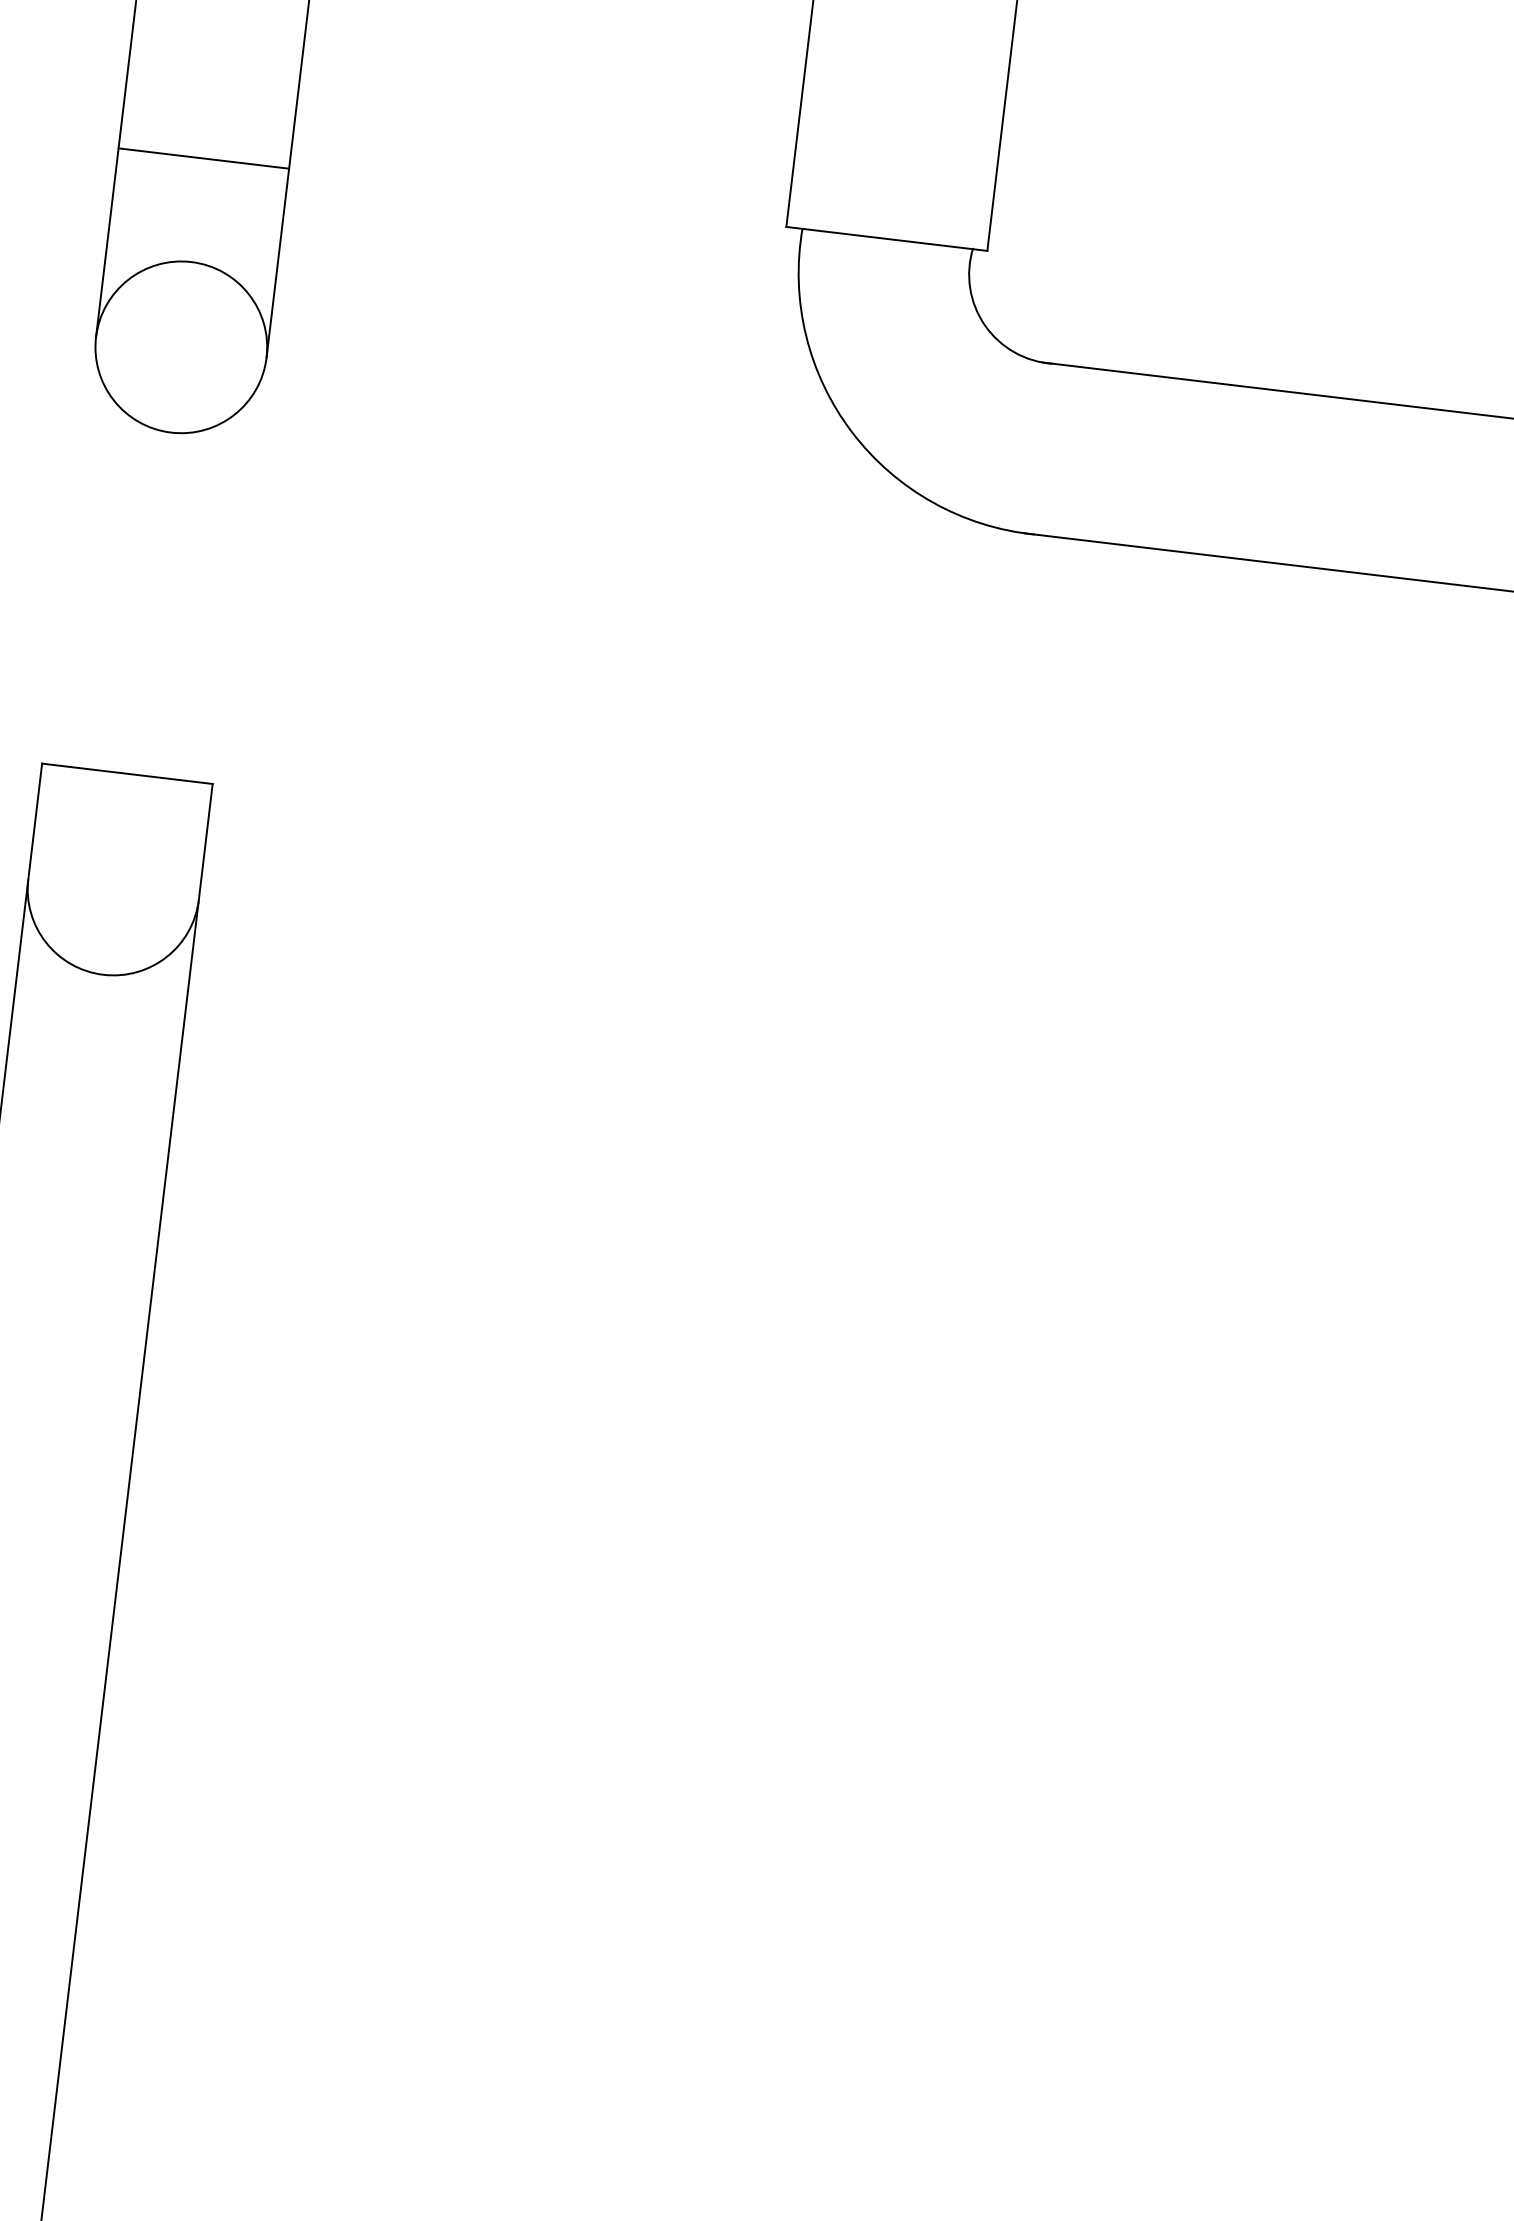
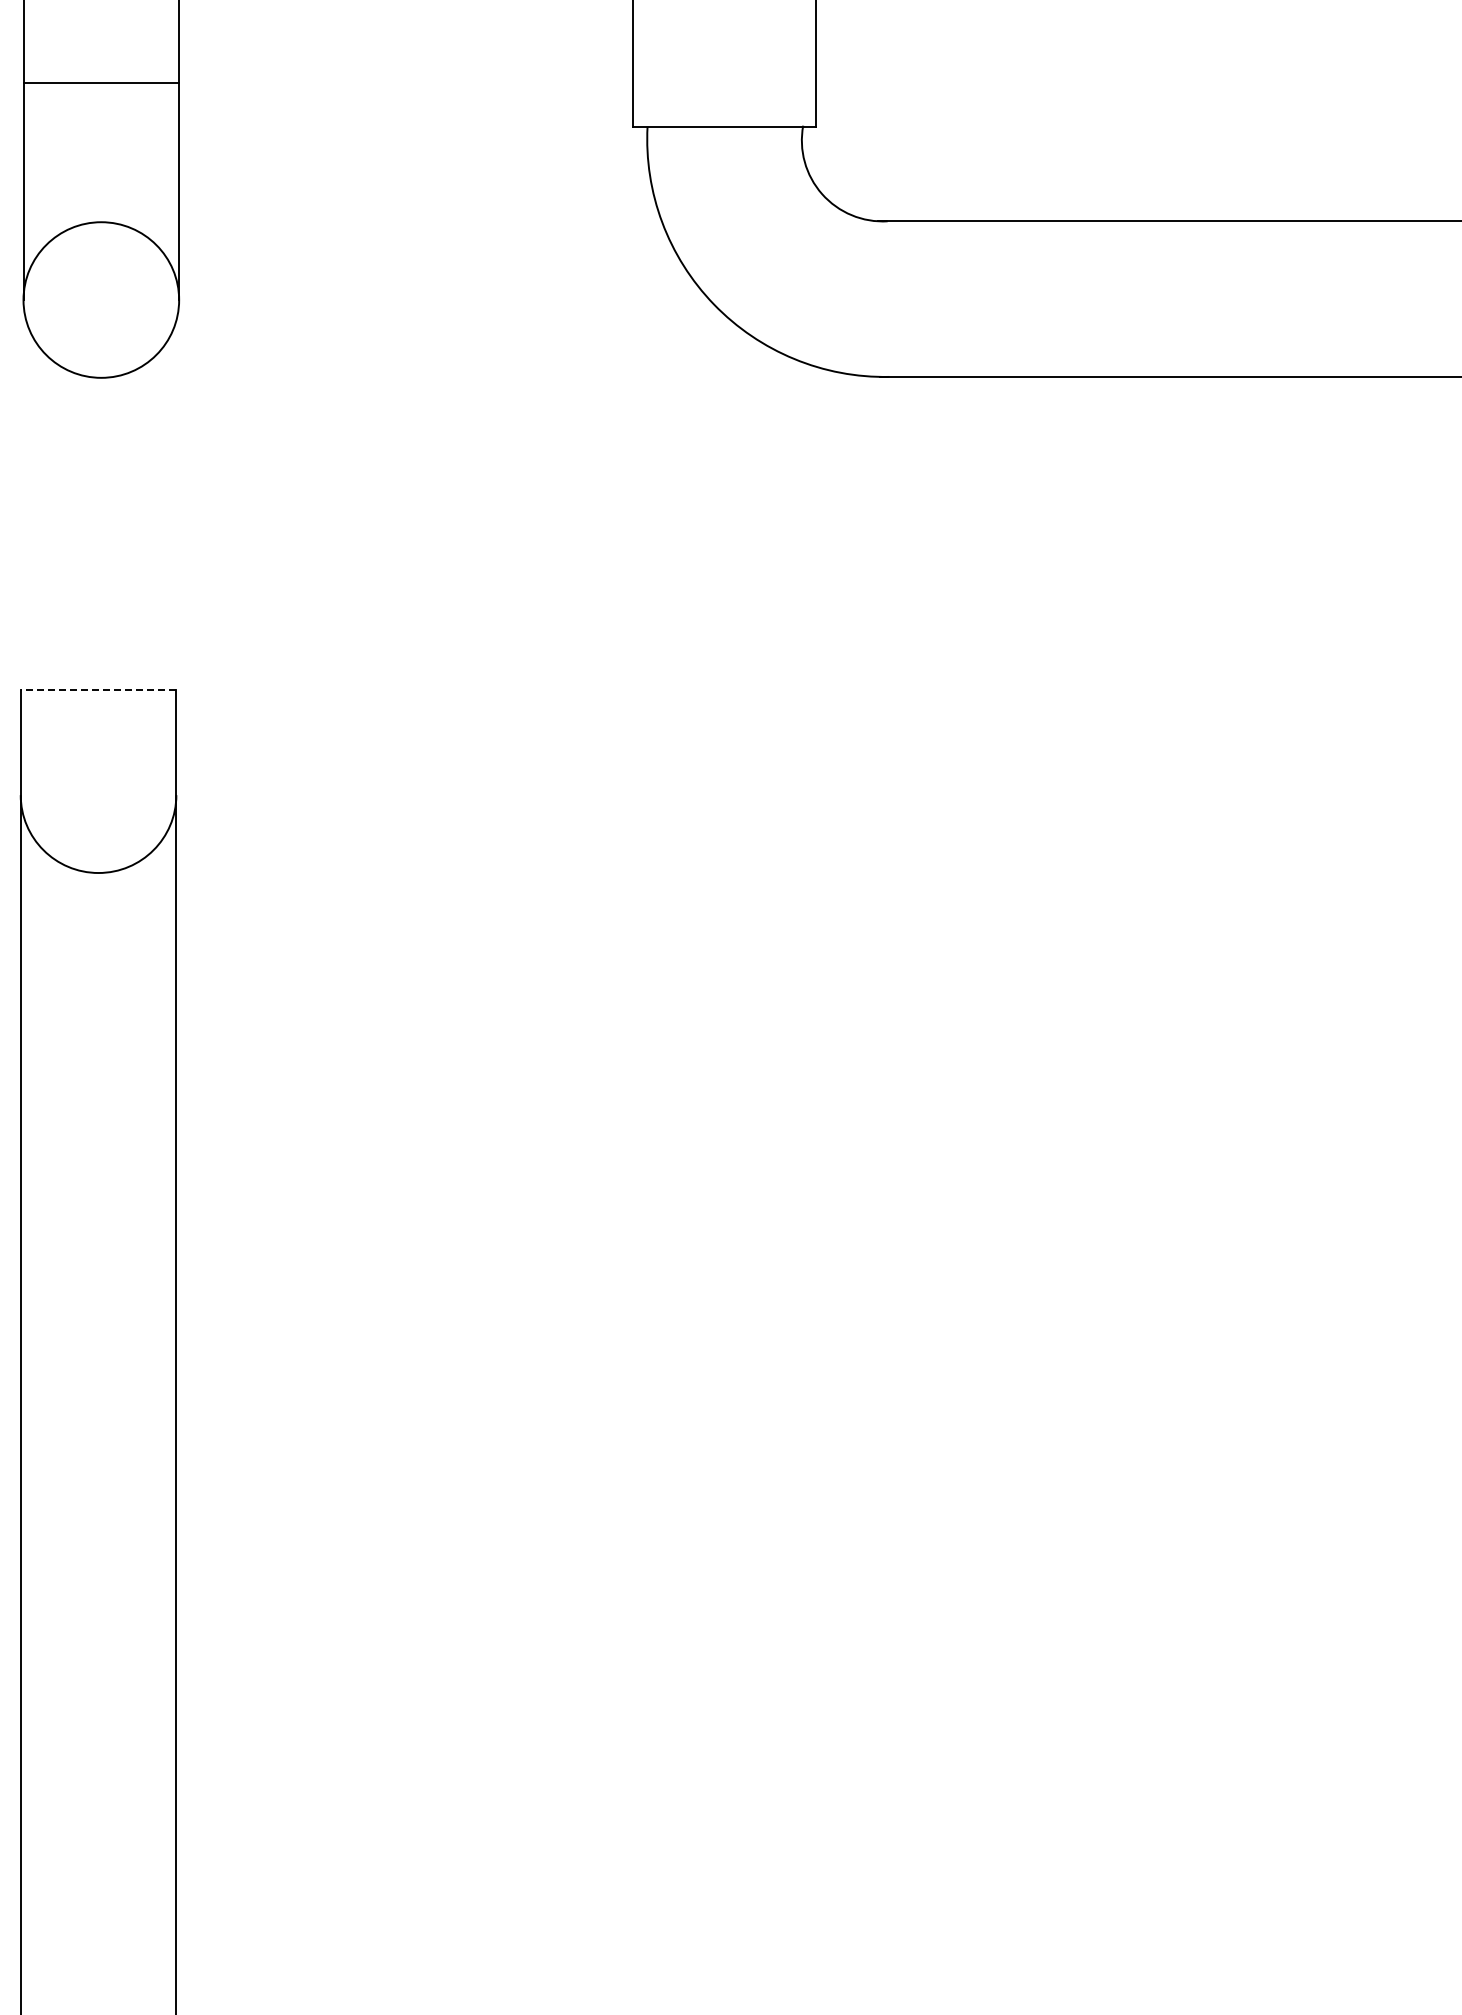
line: (204, 158) -> (101, 82), moved
line: (127, 773) -> (98, 689), solid -> dashed

